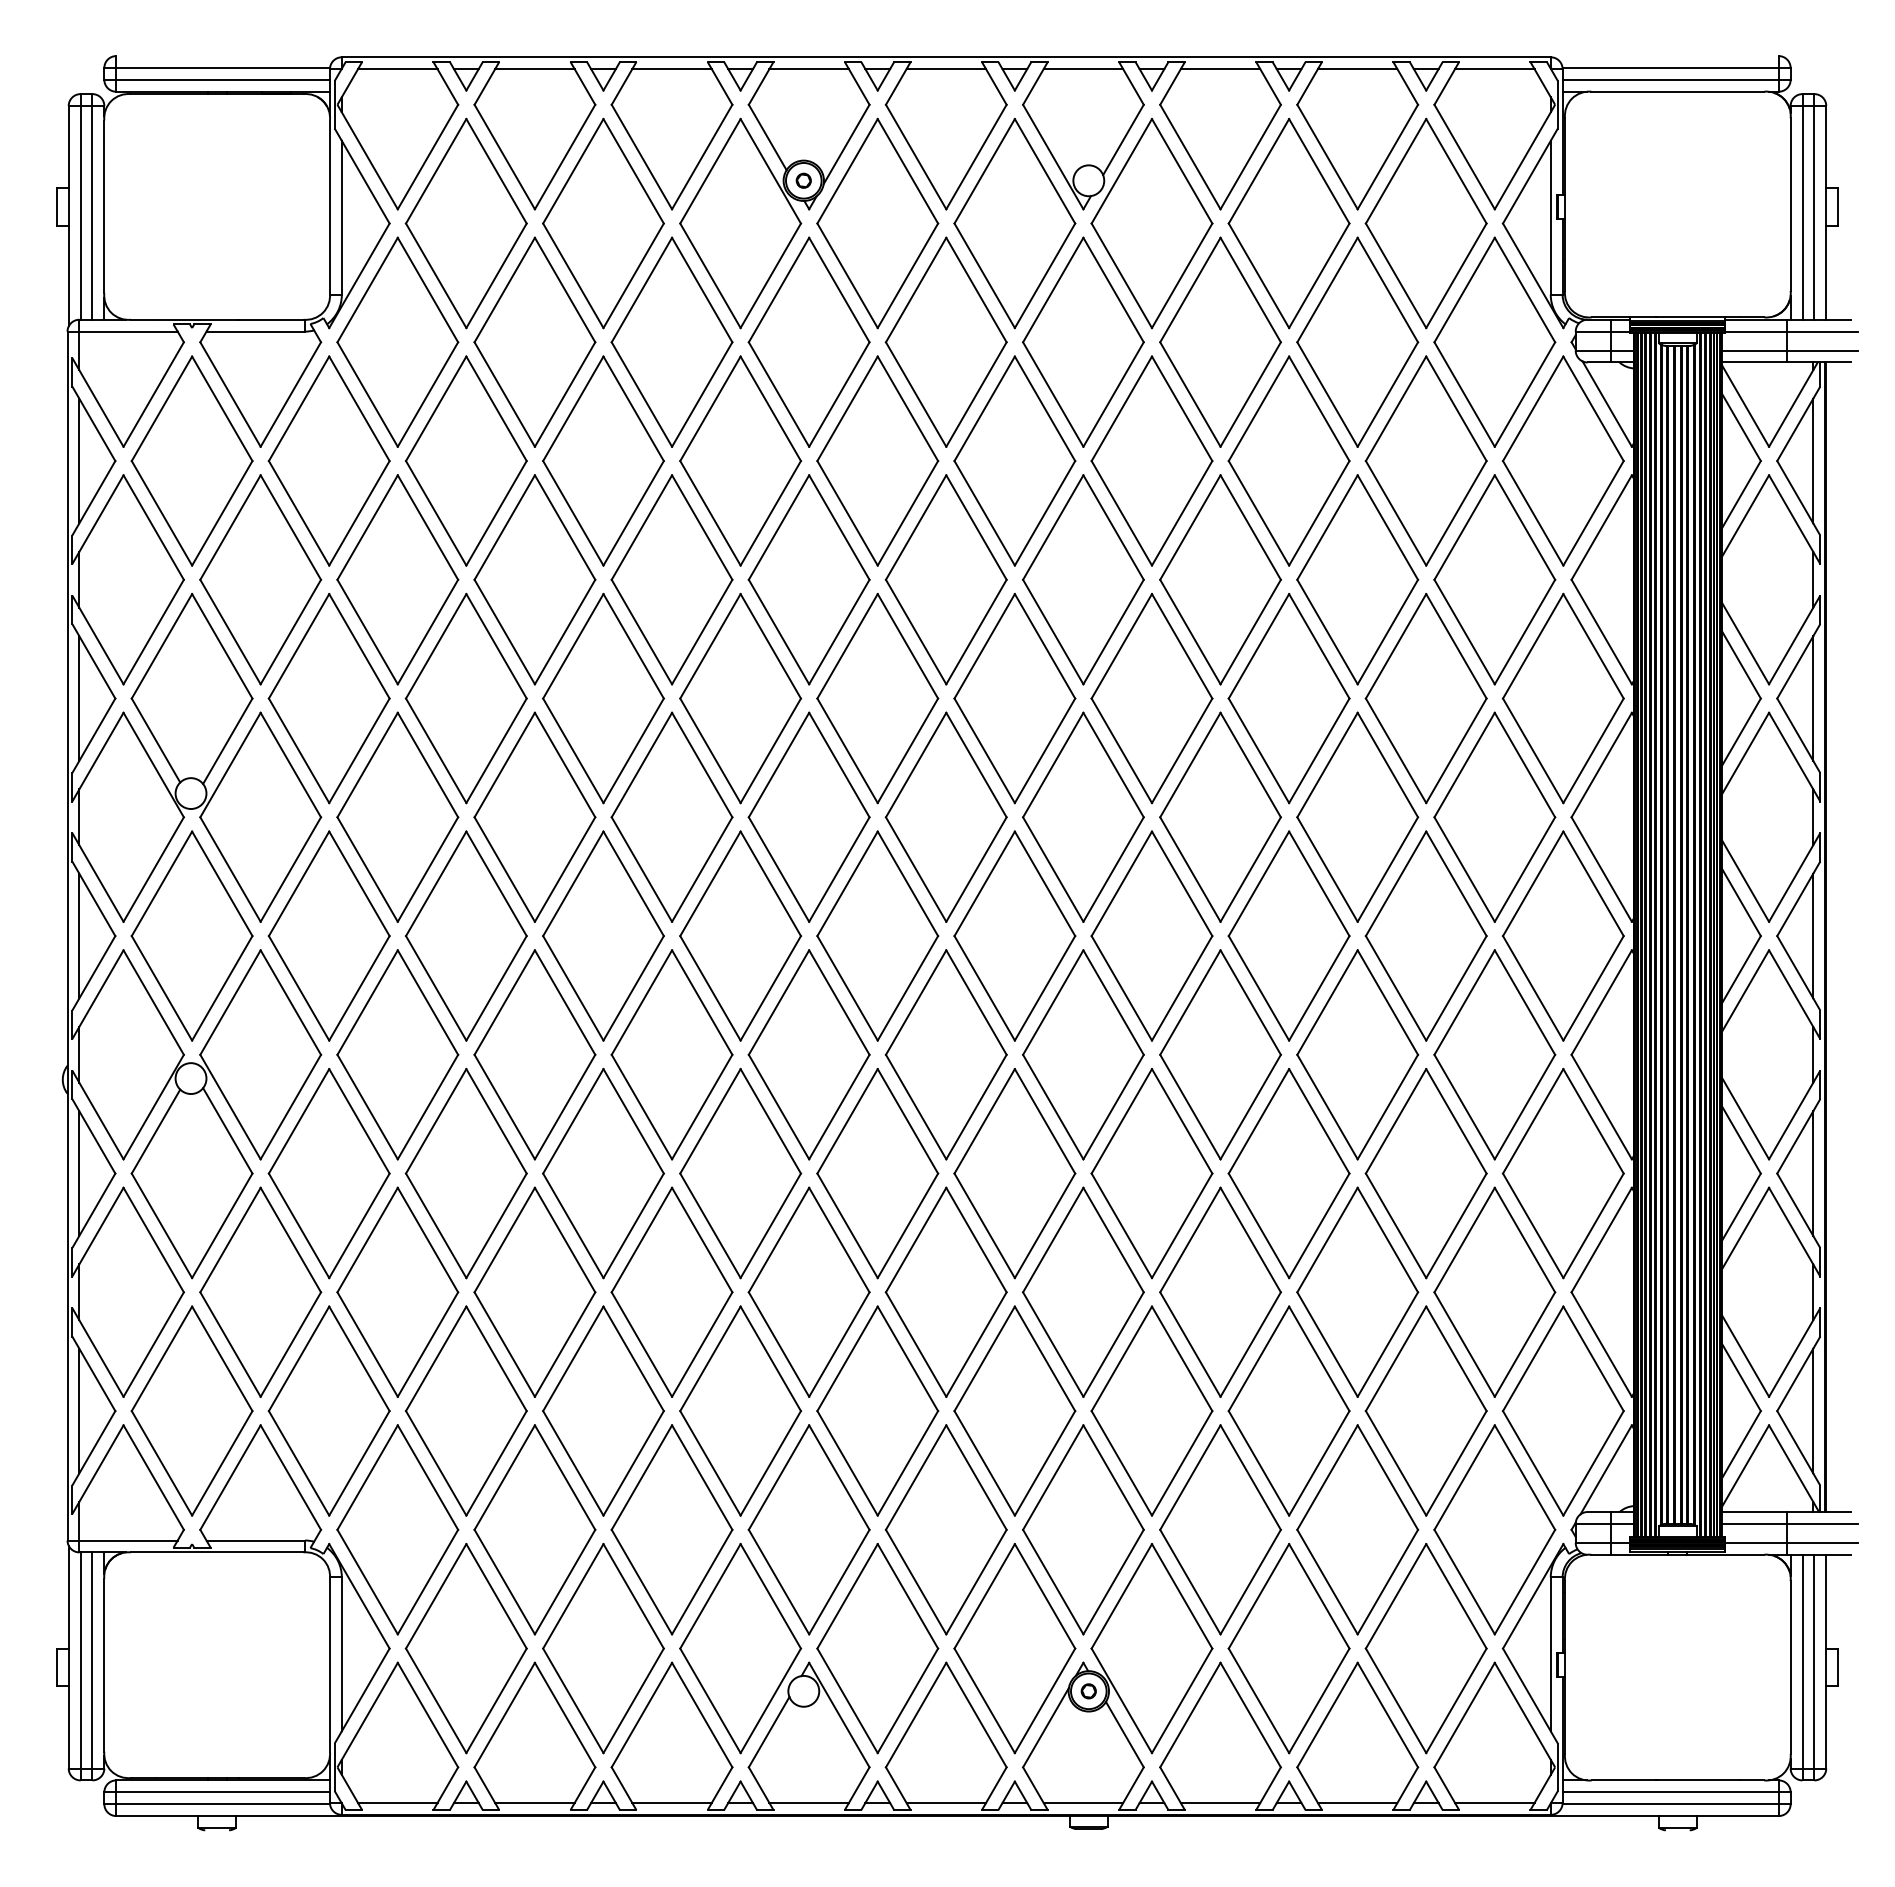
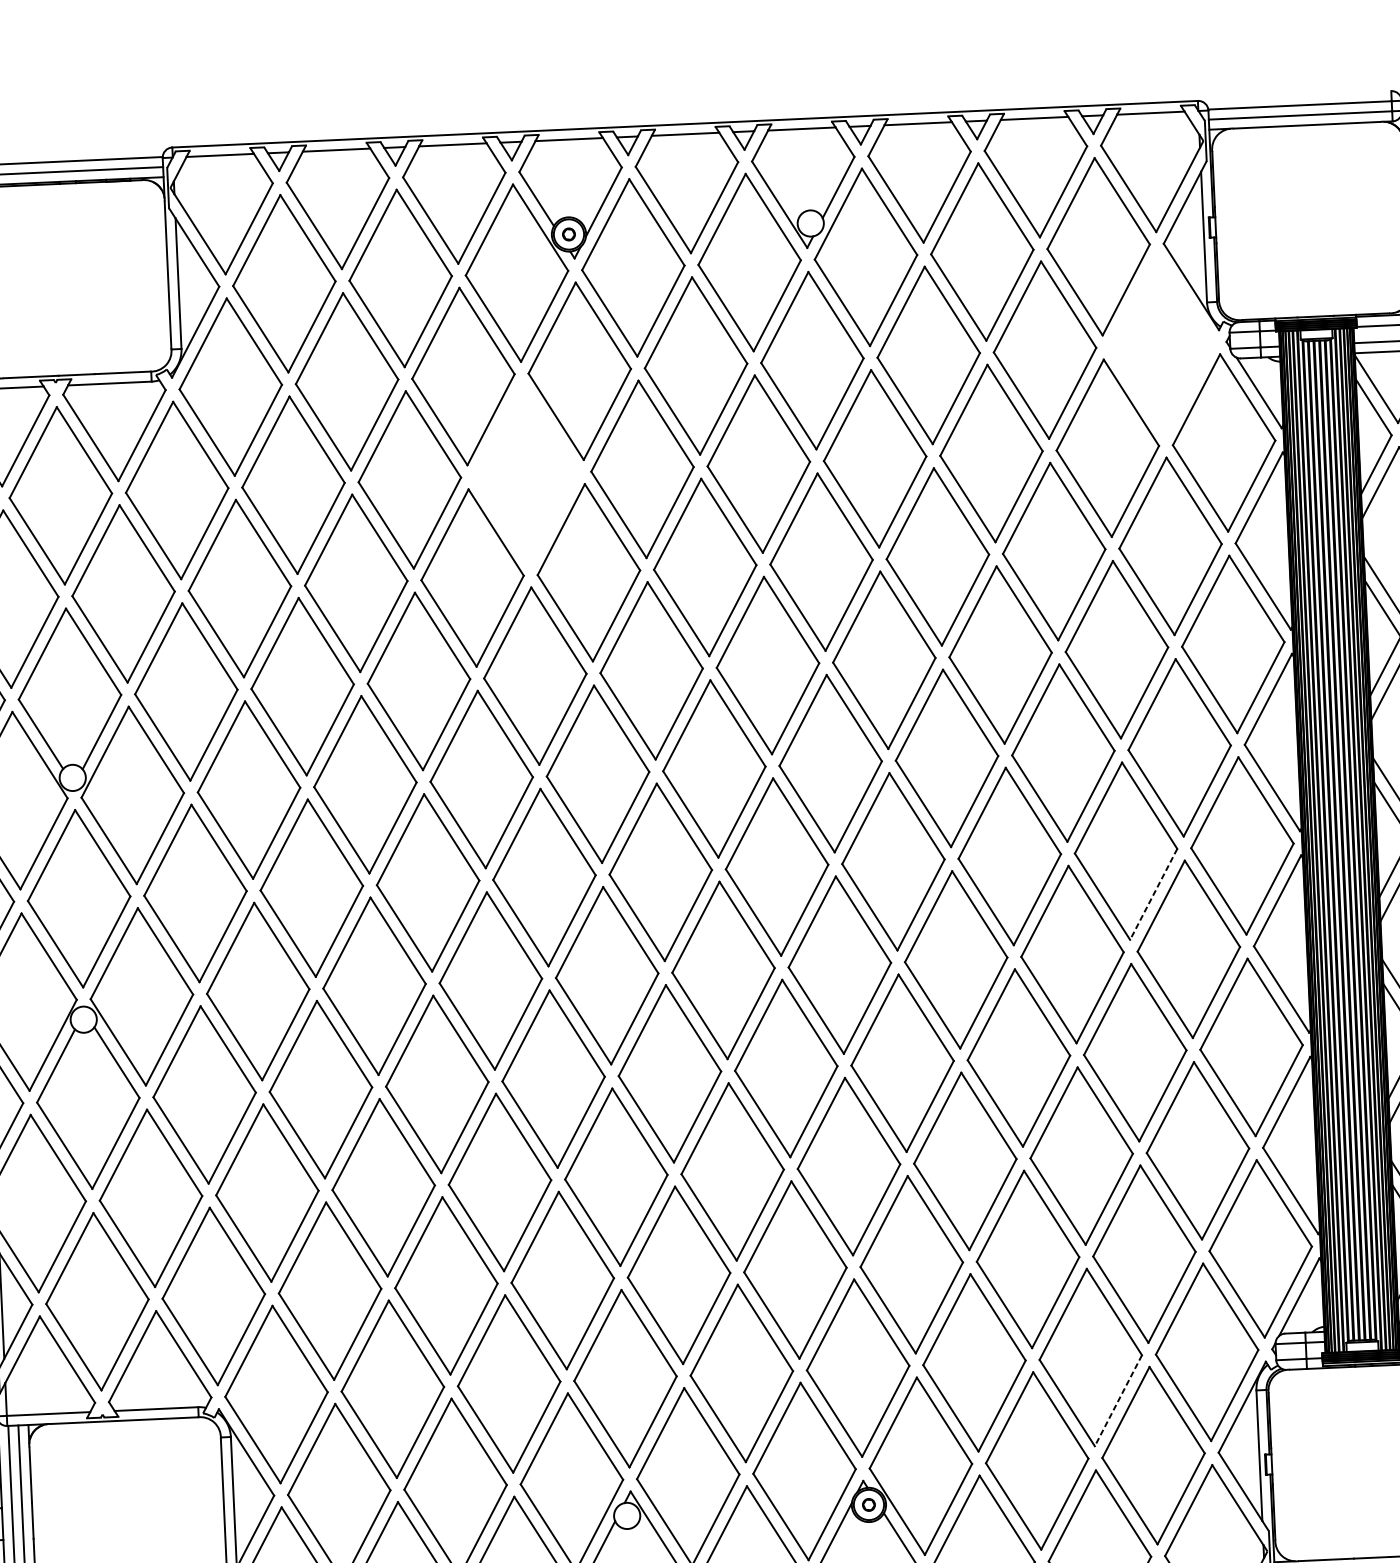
part: (1494, 341) -> (1161, 344), removed
part: (740, 460) -> (526, 474), removed
line: (1456, 988) -> (1153, 894), solid -> dashed
line: (1387, 1582) -> (1118, 1401), solid -> dashed

